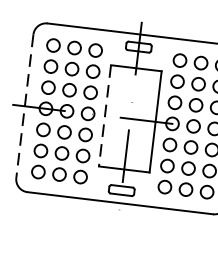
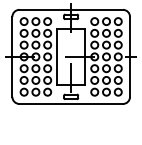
line: (24, 107) -> (12, 57), dashed -> solid
line: (105, 116) -> (57, 57), dashed -> solid

